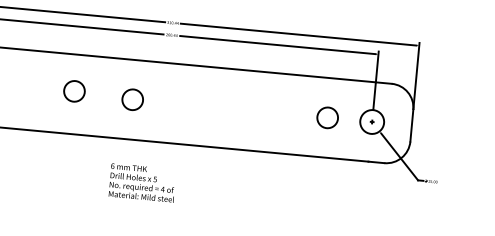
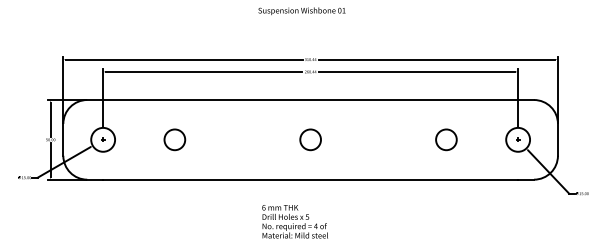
circle: (74, 91) -> (174, 139), moved
circle: (132, 99) -> (310, 139), moved
circle: (327, 117) -> (446, 139), moved

